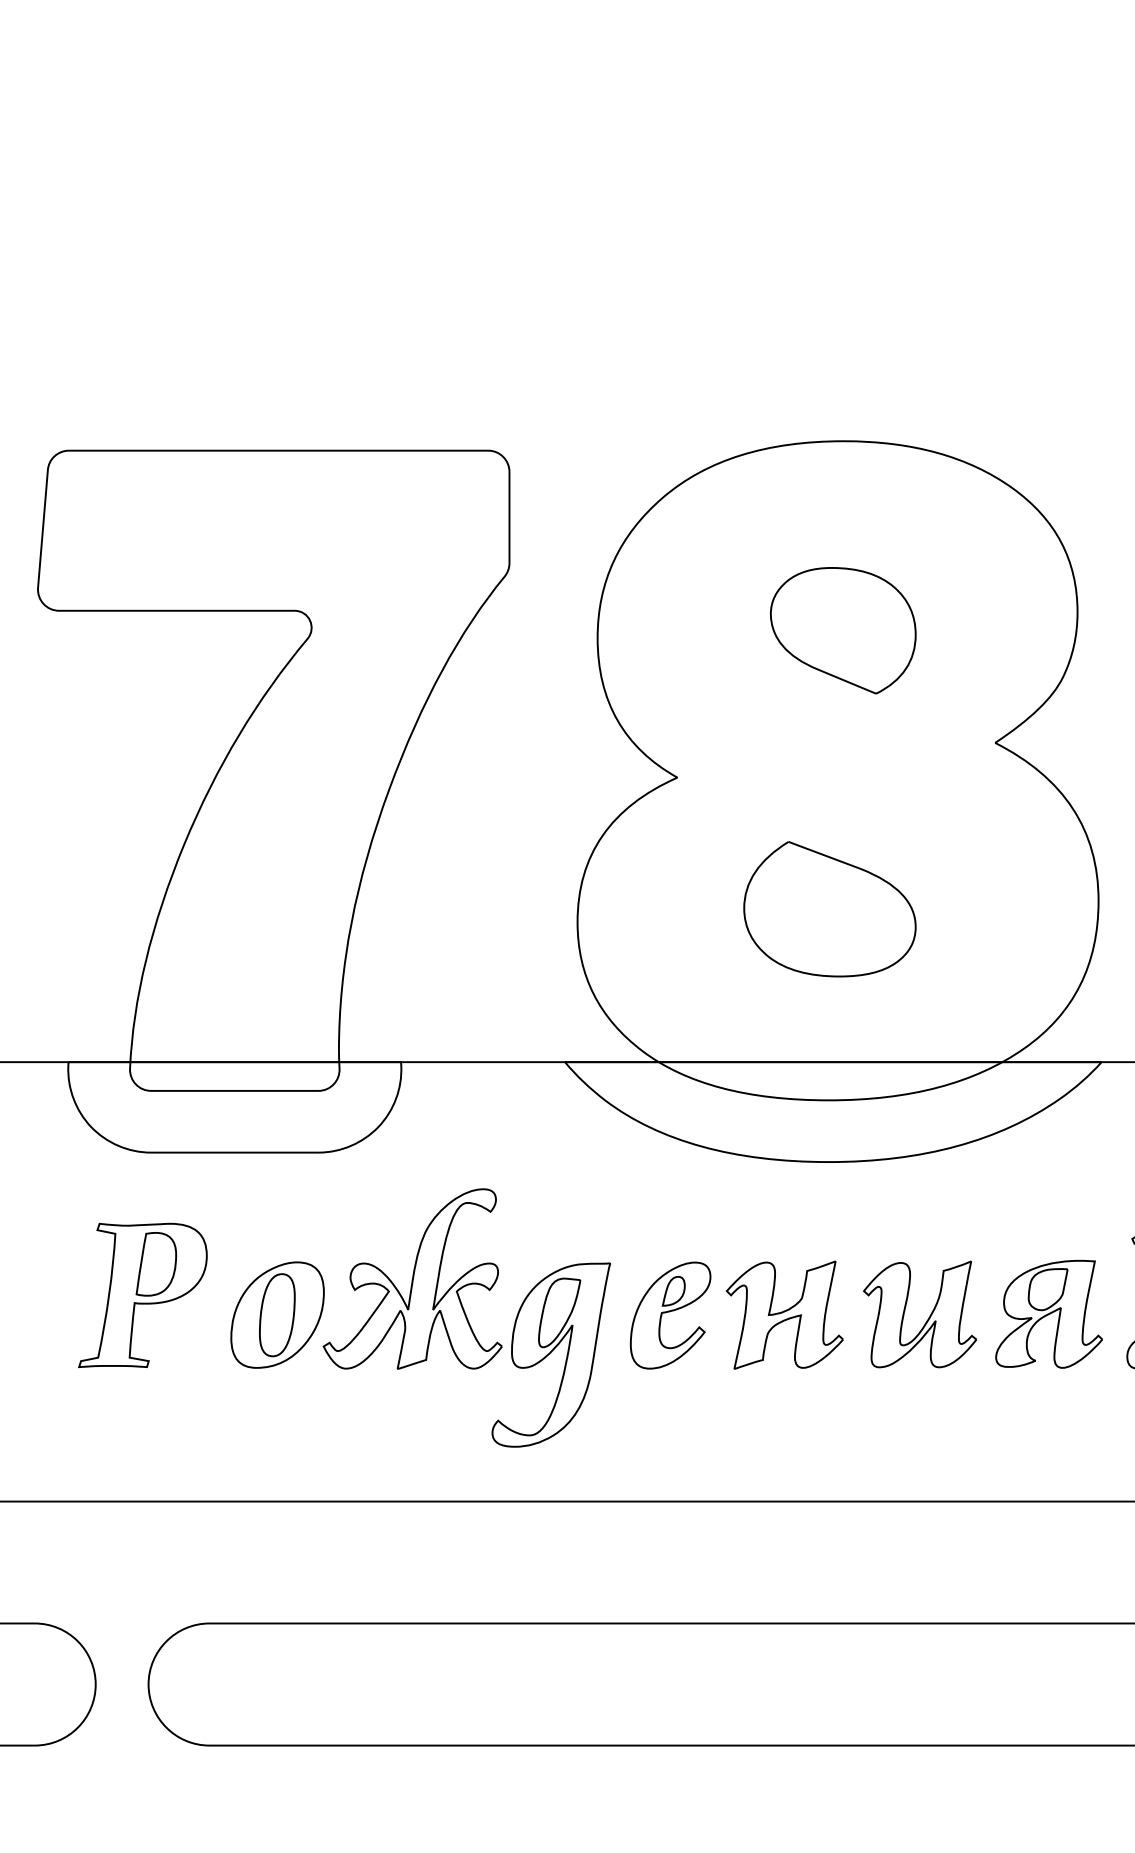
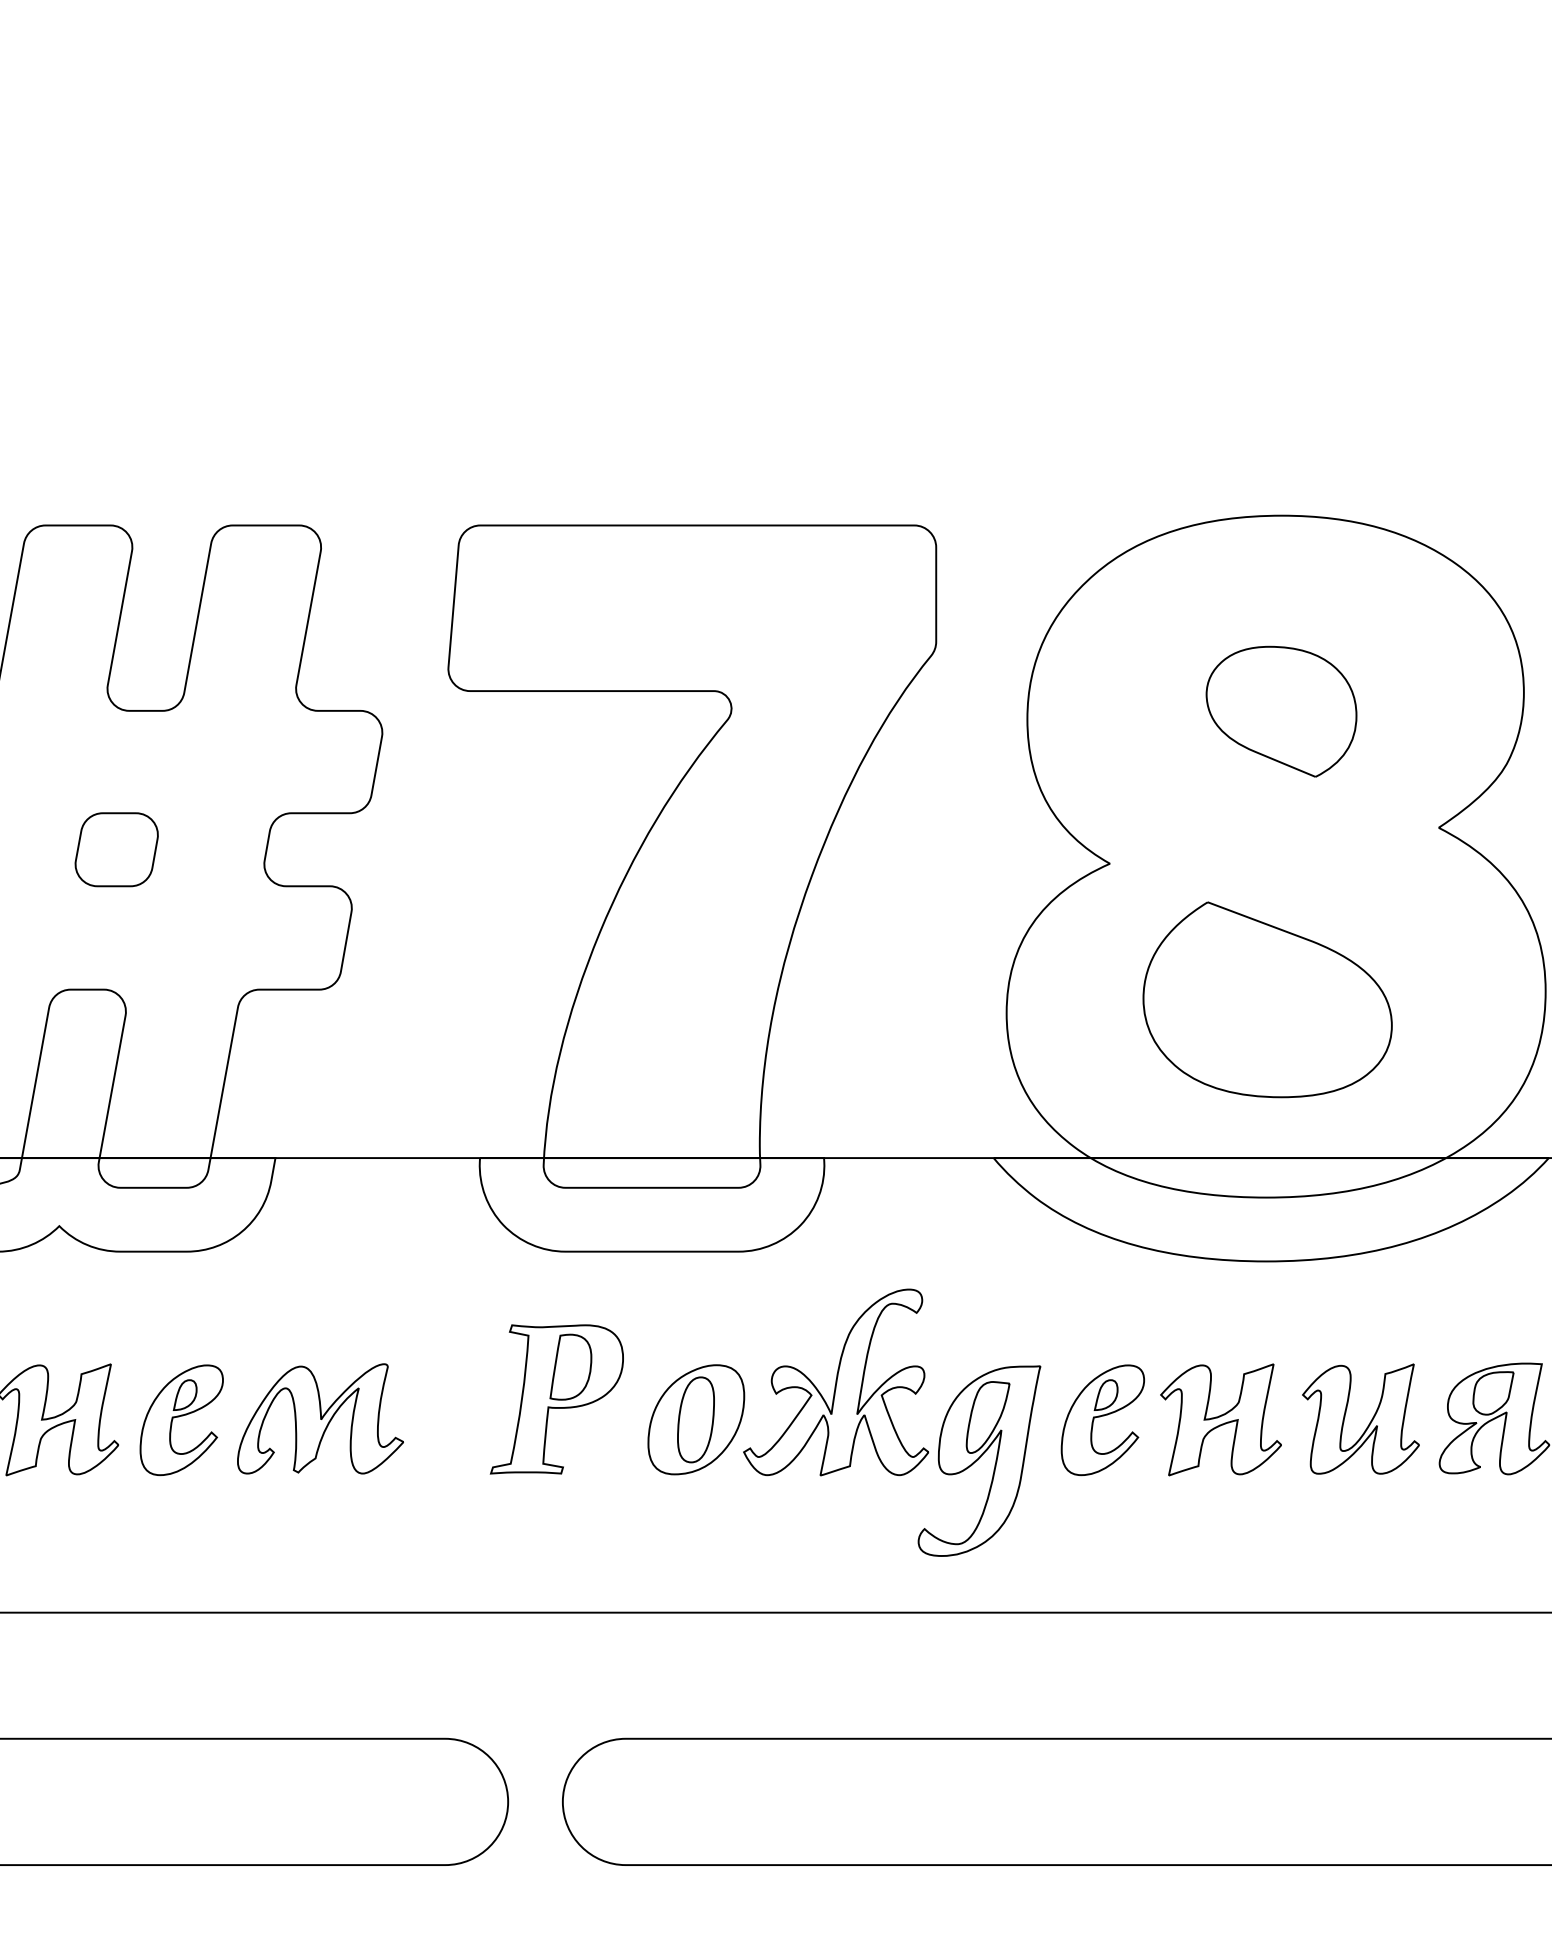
part: (829, 908) -> (1267, 999), size x1.4

